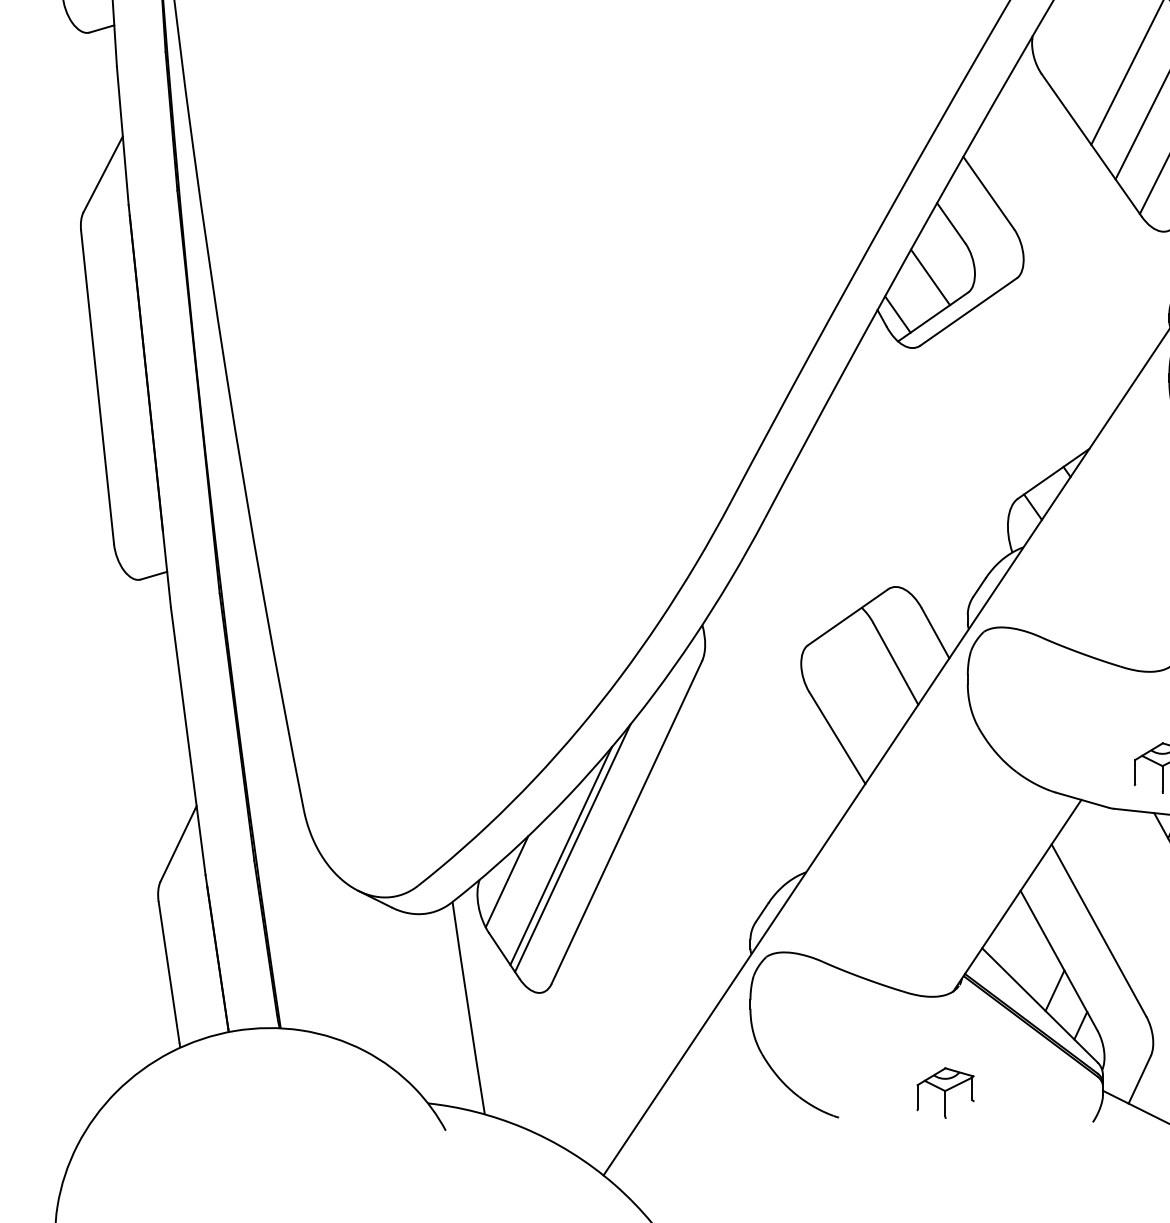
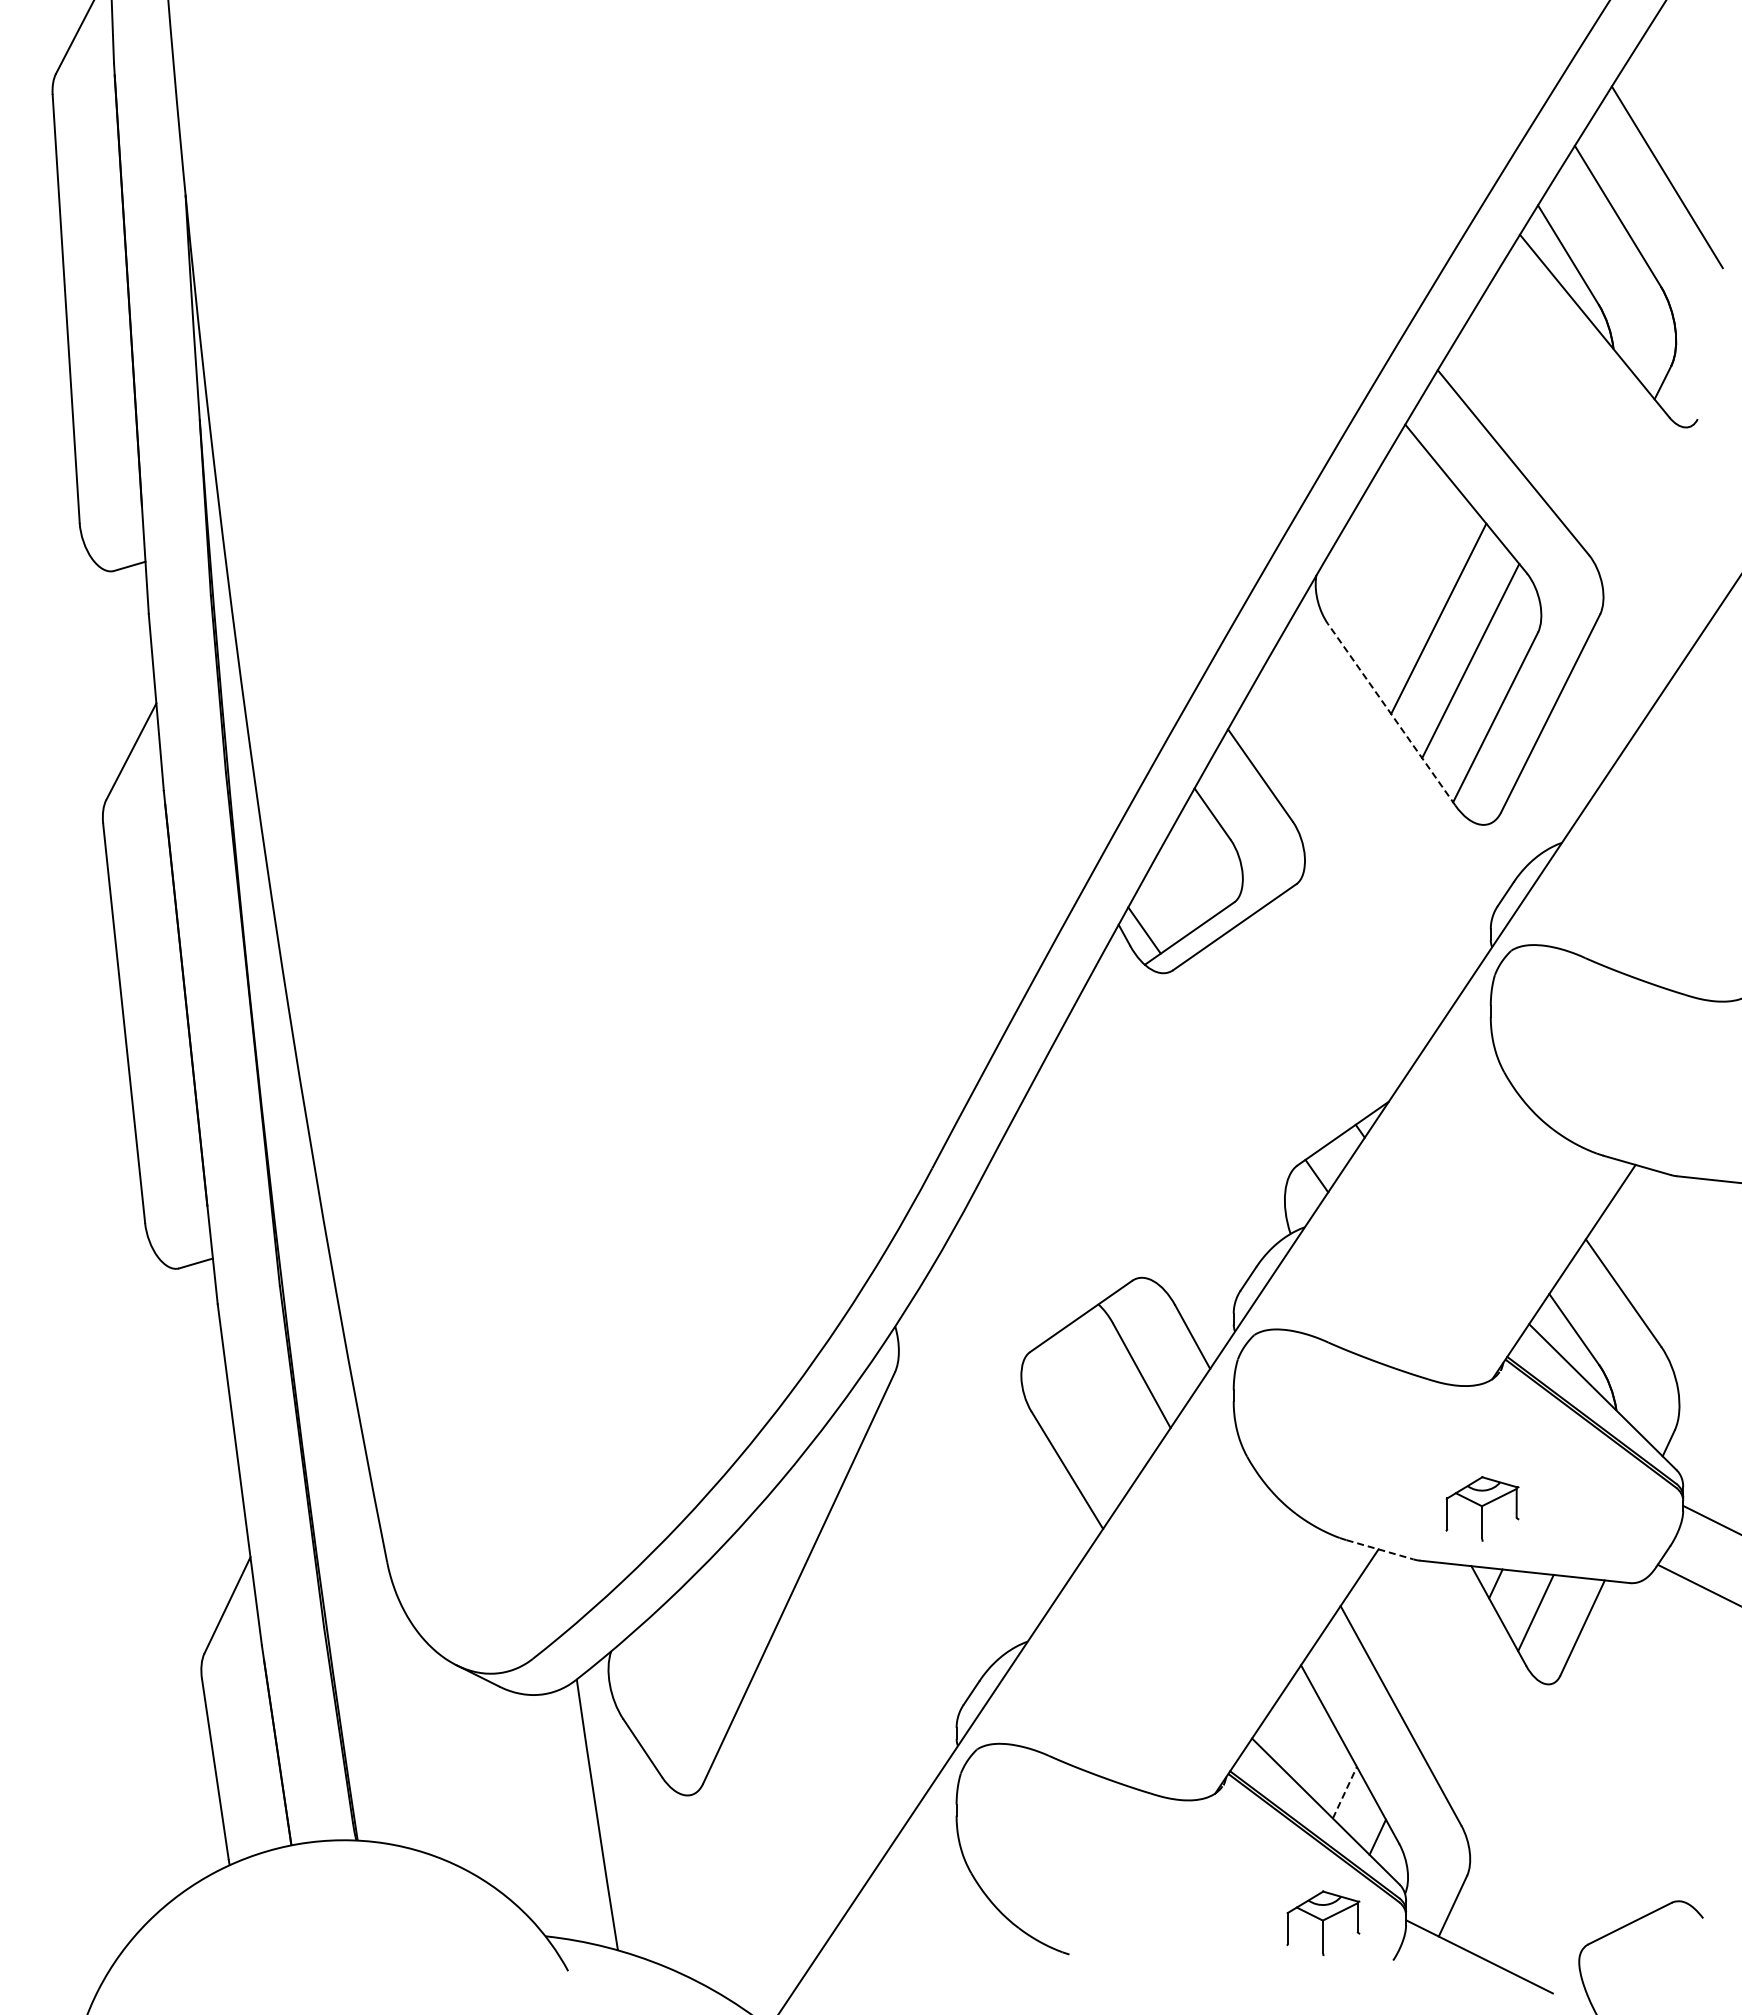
line: (1091, 145) -> (1391, 714), solid -> dashed
line: (930, 276) -> (1186, 882), removed
line: (1082, 800) -> (1380, 1549), solid -> dashed
line: (572, 847) -> (729, 1610), removed
line: (560, 855) -> (714, 1620), removed
line: (507, 881) -> (646, 1653), removed
line: (1055, 990) -> (1345, 1792), solid -> dashed
part: (945, 1092) -> (1323, 1922), moved

